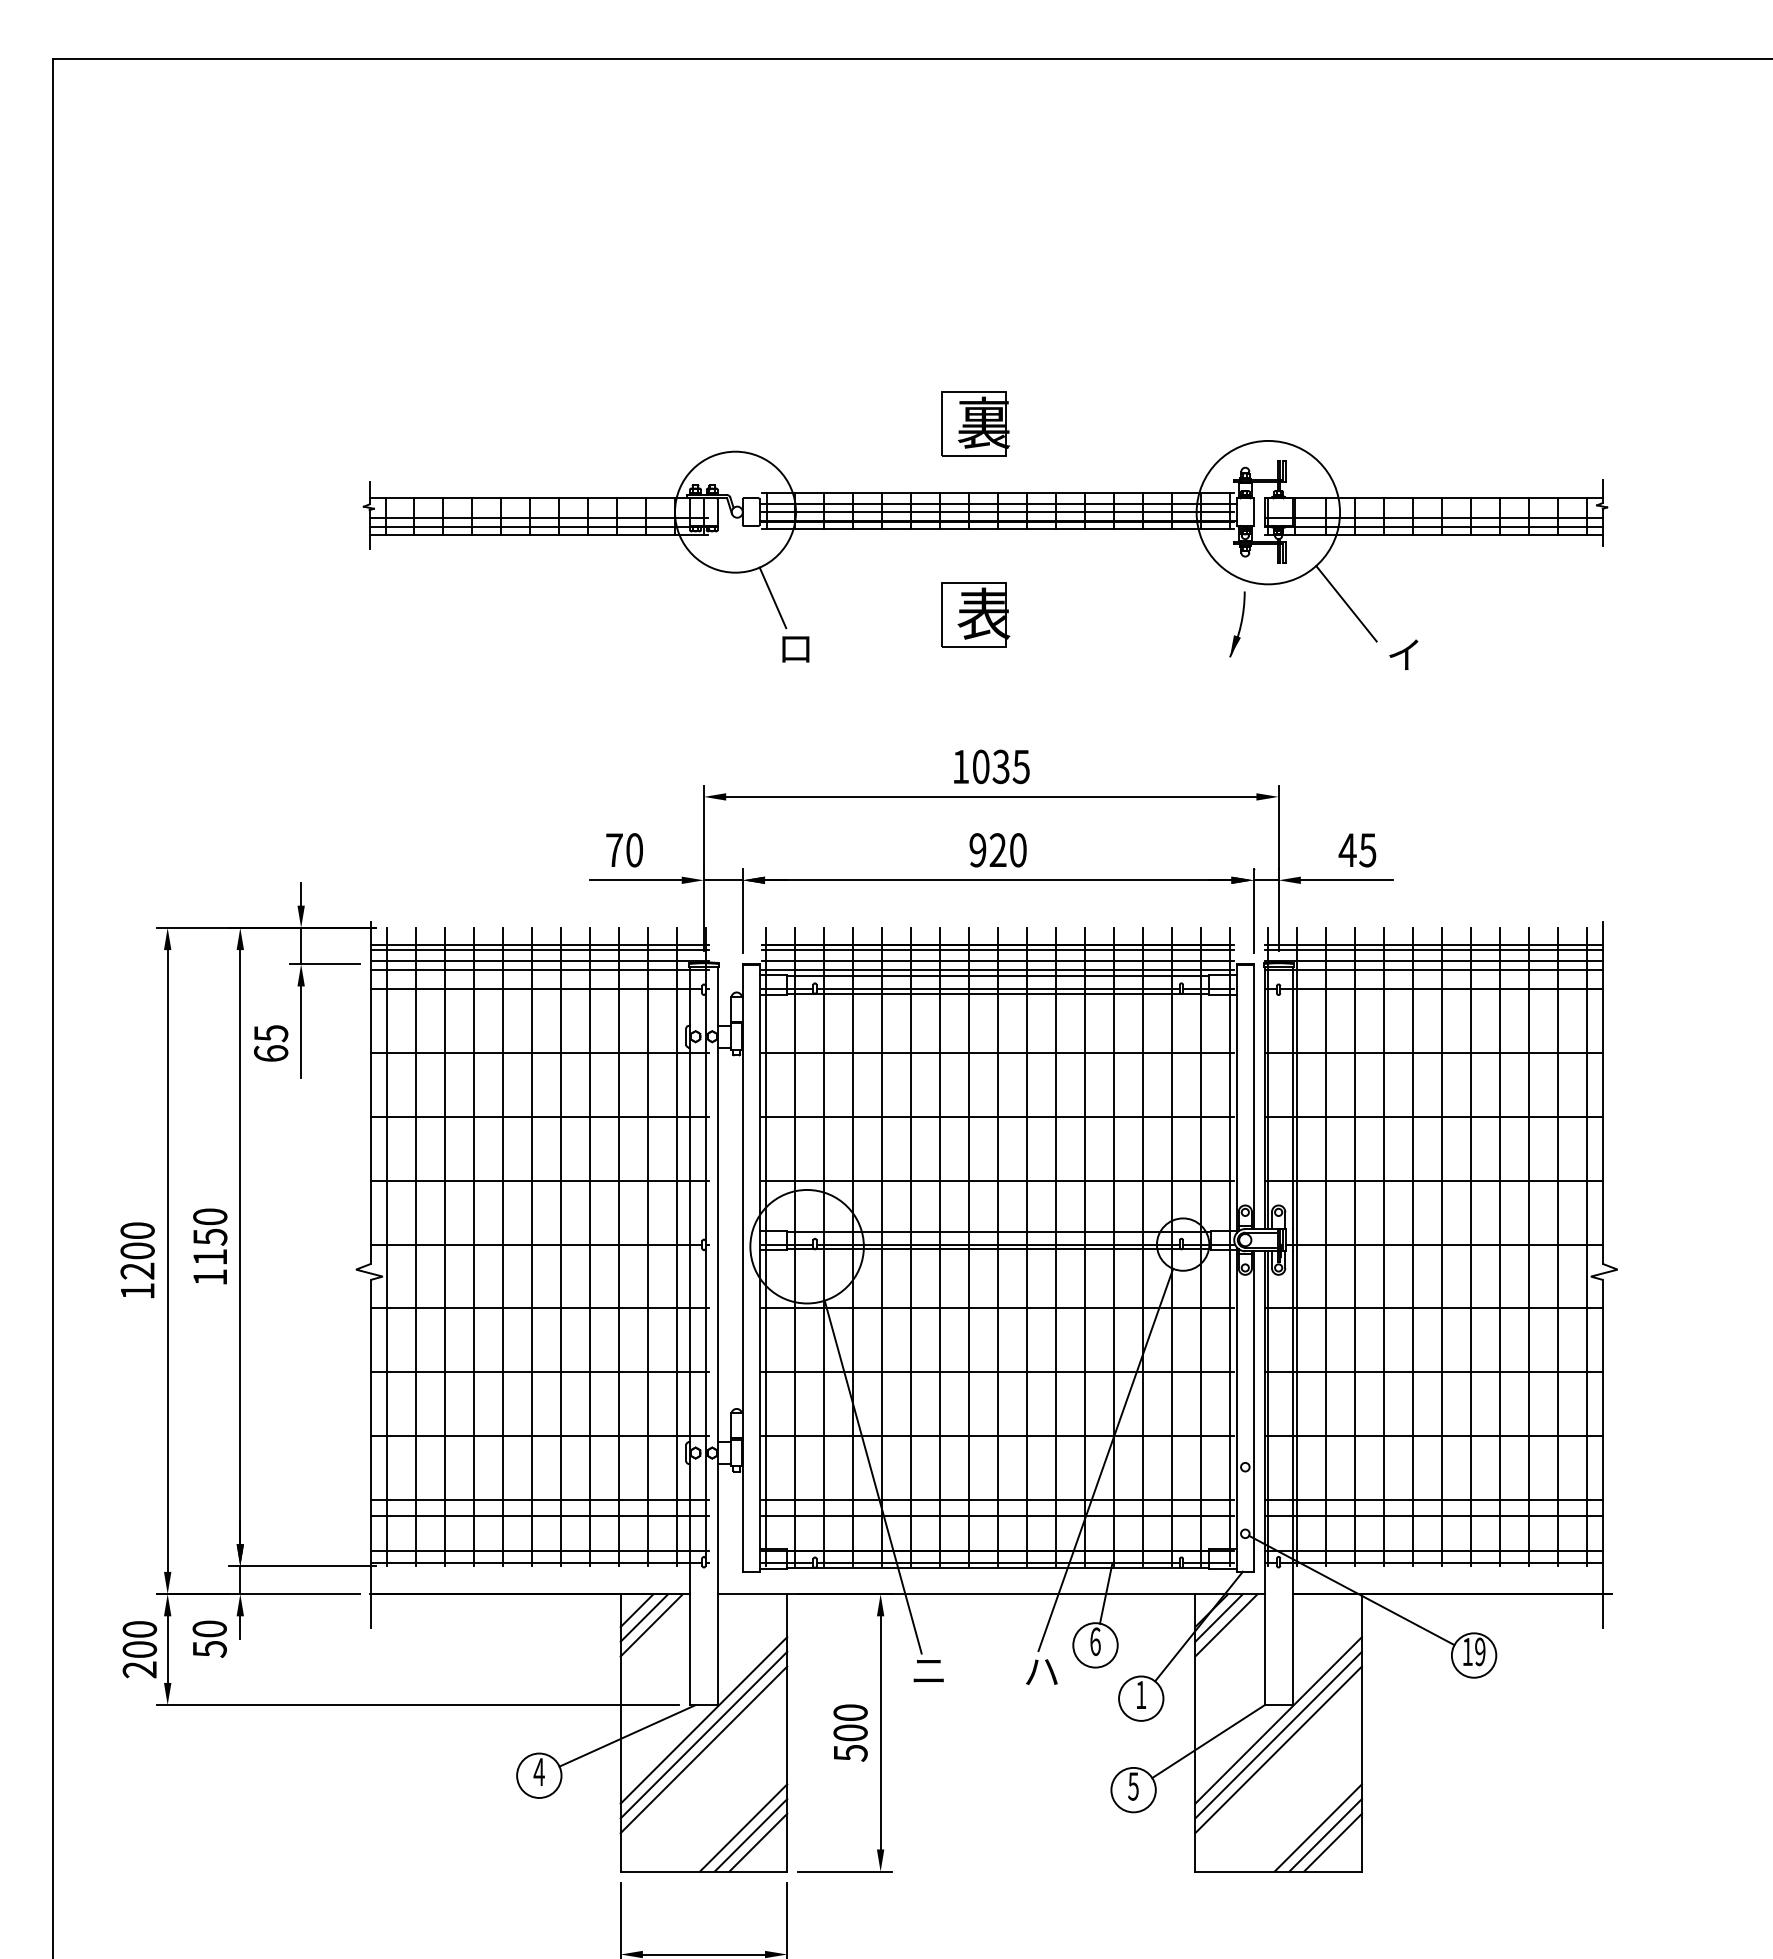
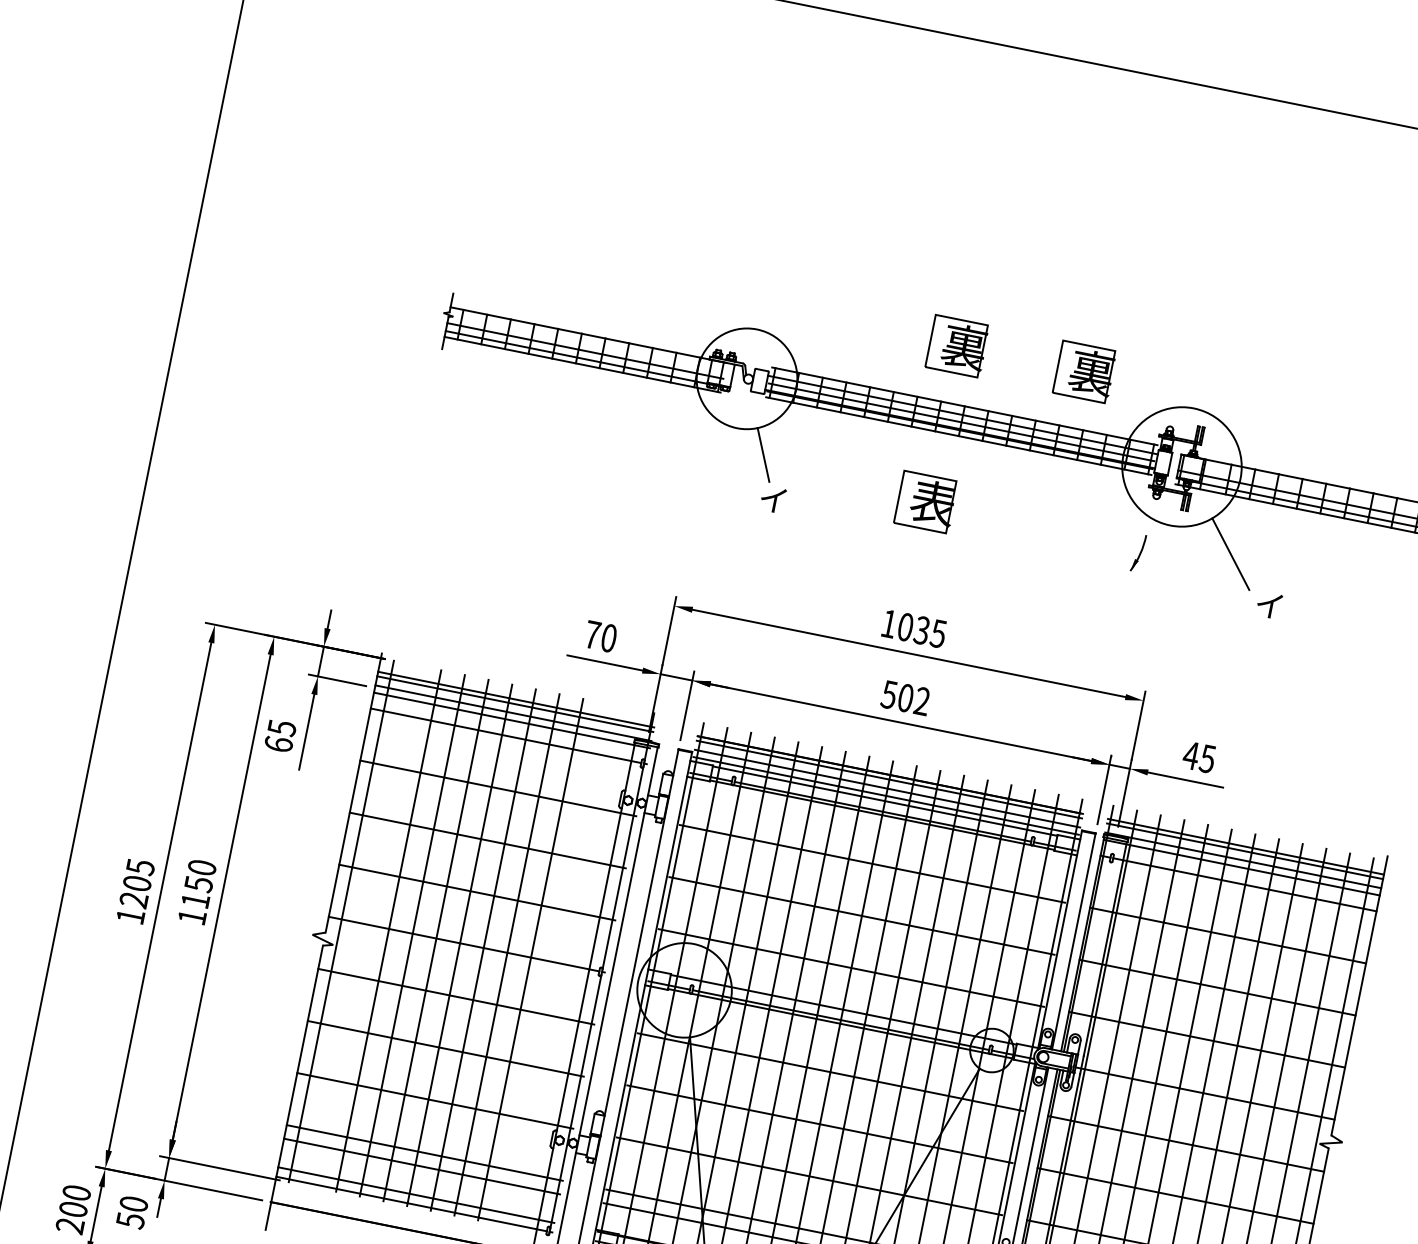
part: (1131, 423) -> (1084, 371), added
part: (1237, 624) -> (1138, 553), size x0.7
text: (794, 648) -> (772, 499), ロ -> イ
text: (997, 850) -> (905, 698), 920 -> 502
text: (137, 1230) -> (140, 866), 1200 -> 1205
line: (415, 1246) -> (364, 925), removed
line: (647, 1246) -> (554, 963), removed
line: (676, 1246) -> (577, 968), removed

